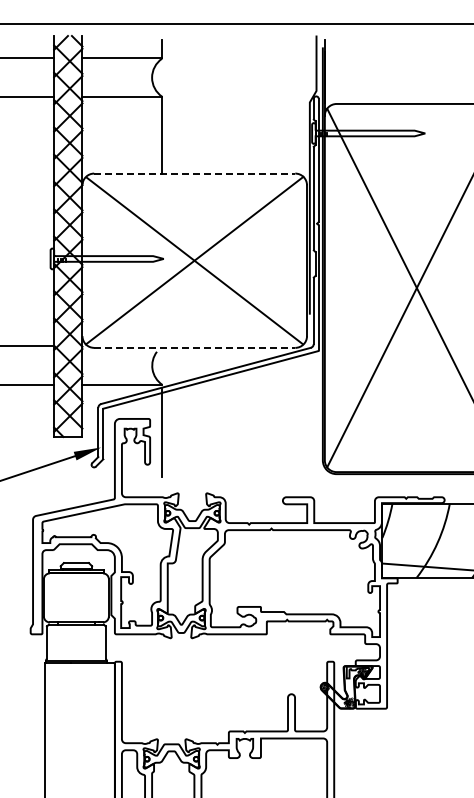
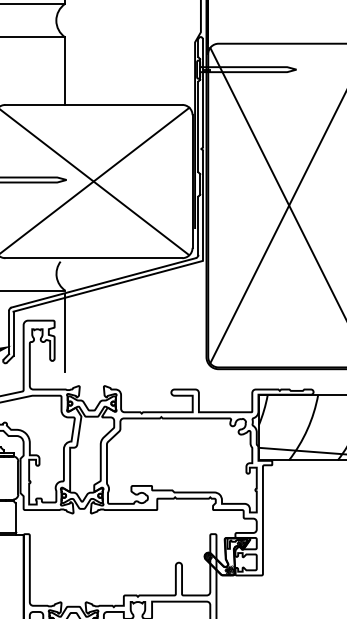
line: (194, 173) -> (93, 104), dashed -> solid
line: (194, 347) -> (93, 257), dashed -> solid

